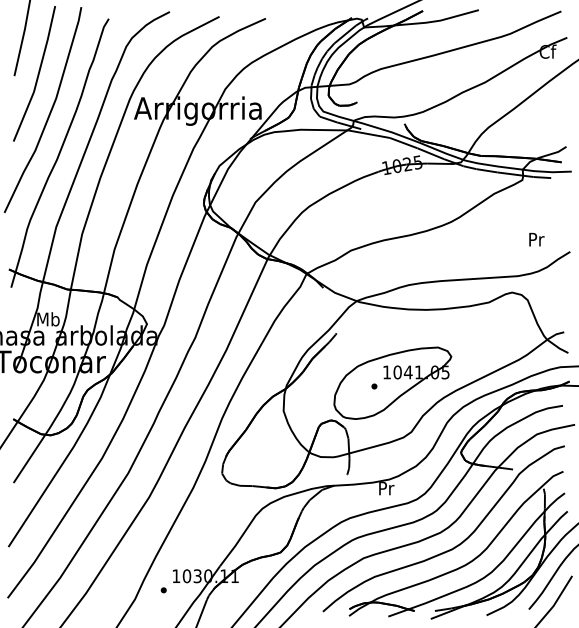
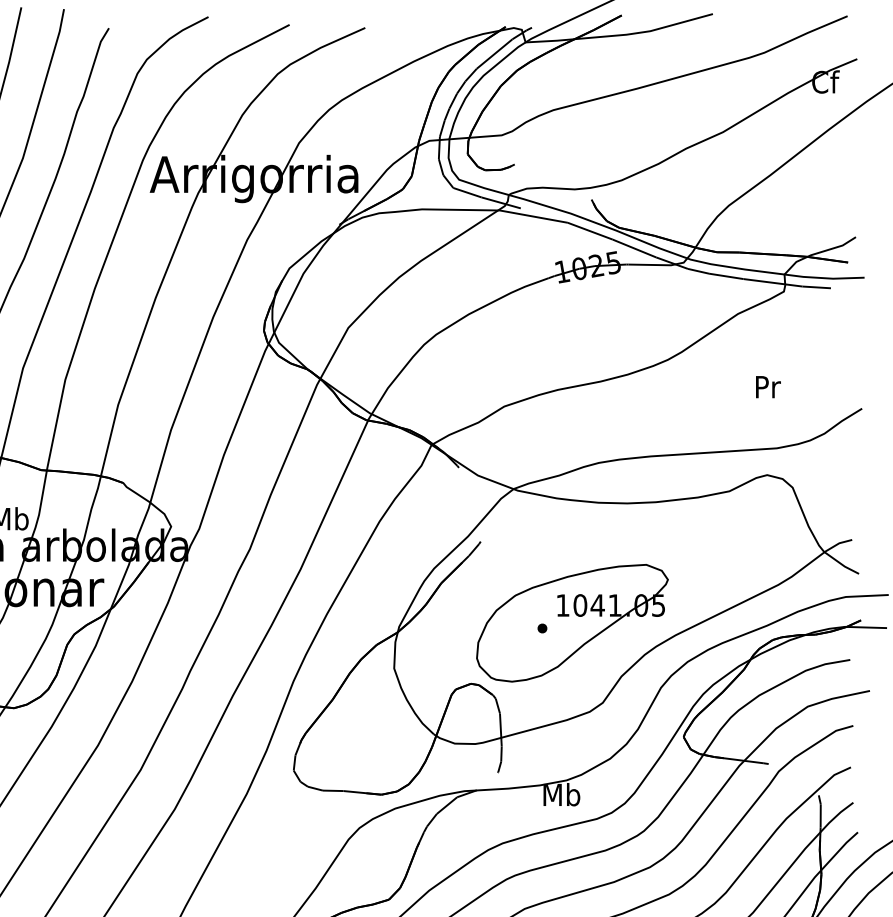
text: (536, 239) -> (767, 386), moved
text: (386, 488) -> (562, 794), Pr -> Mb

